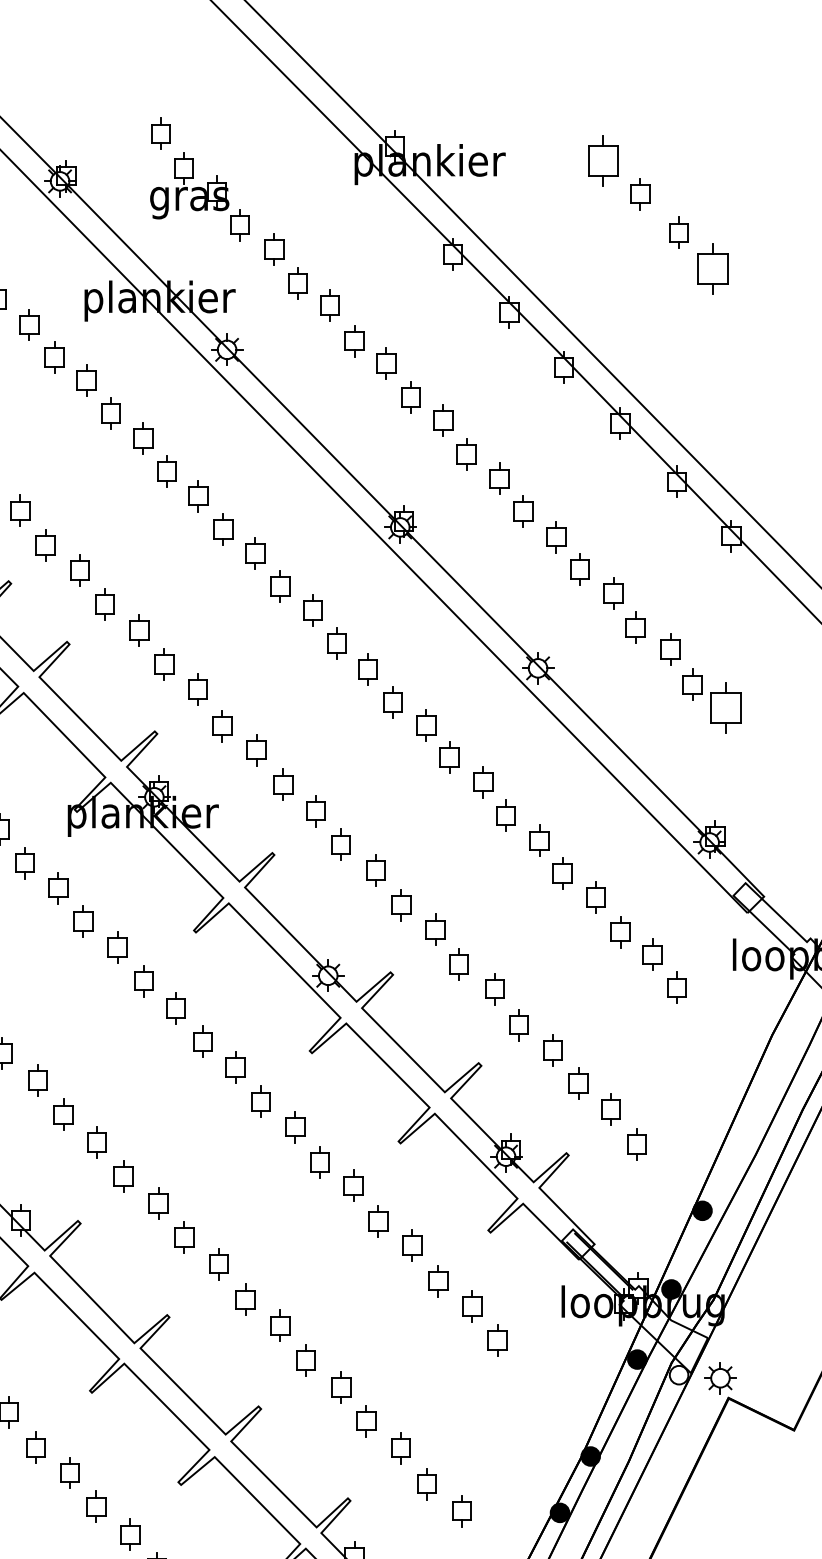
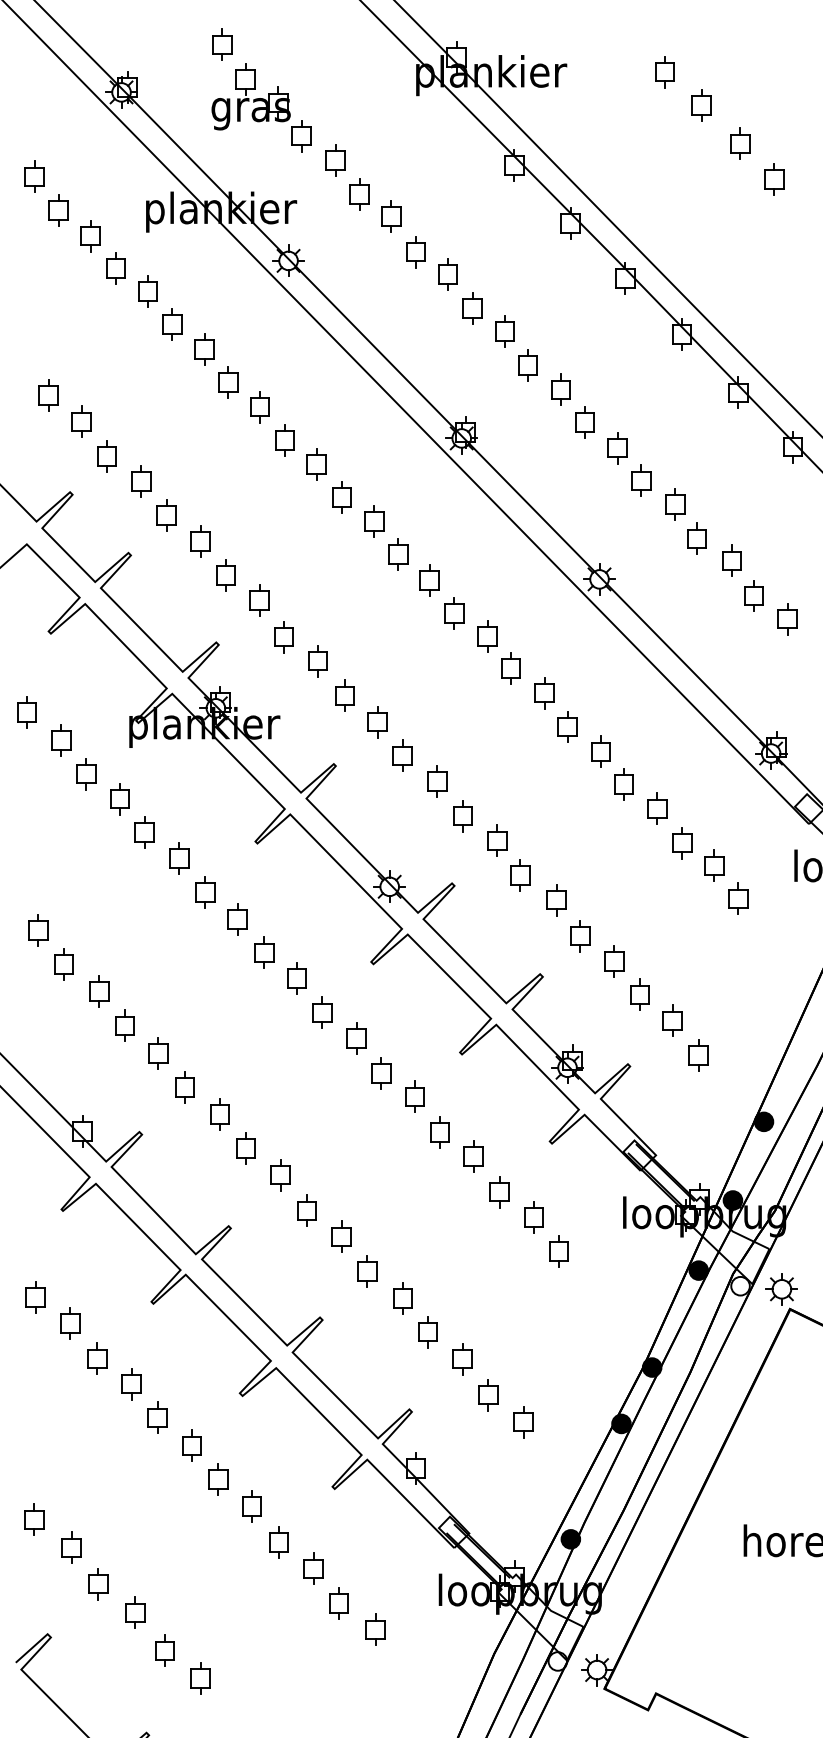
part: (603, 161) -> (664, 72), size x0.62
part: (713, 268) -> (774, 179), size x0.62
part: (726, 708) -> (787, 619), size x0.62

